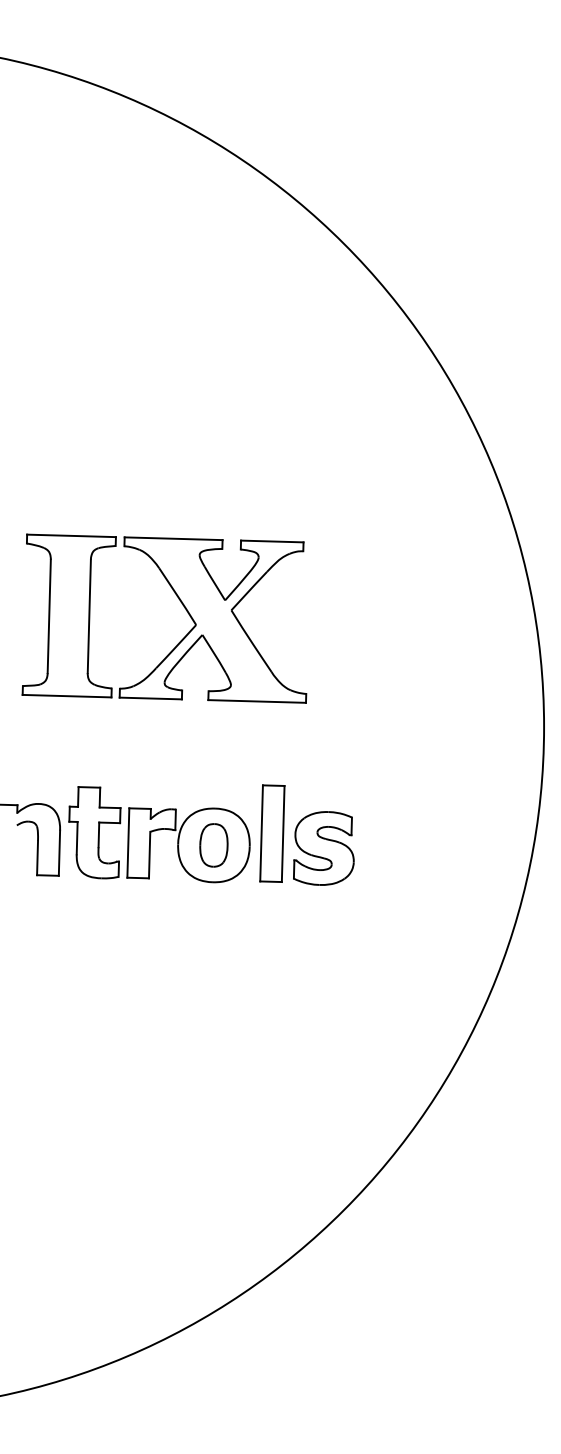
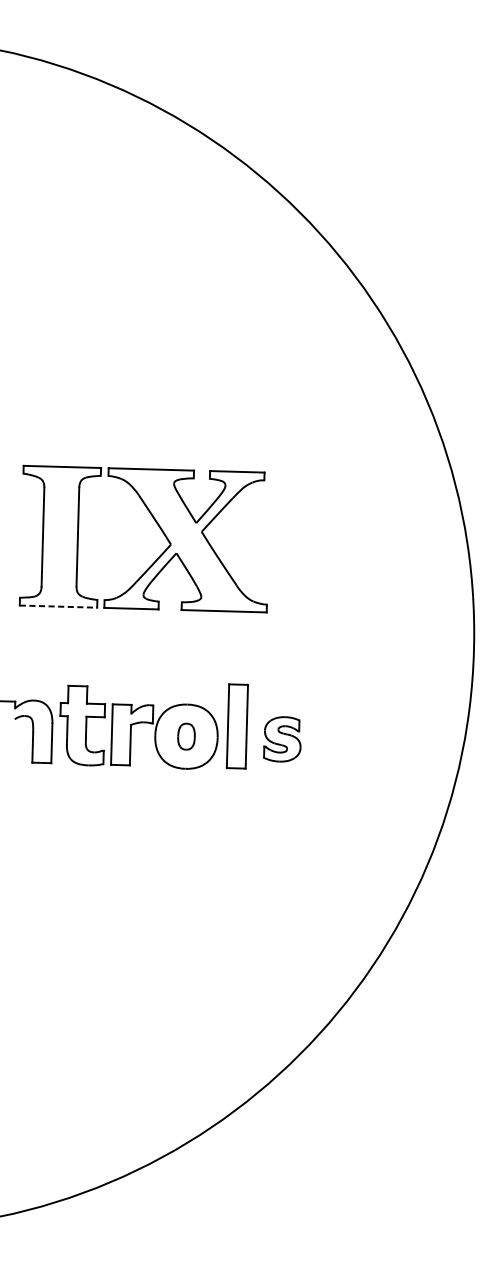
line: (67, 696) -> (58, 606), solid -> dashed
part: (213, 845) -> (186, 736), size x0.7
part: (323, 848) -> (281, 739), size x0.7

